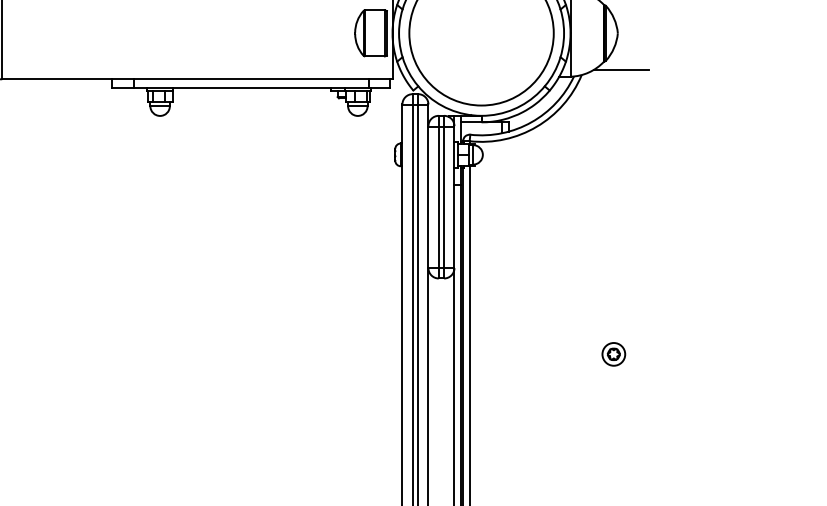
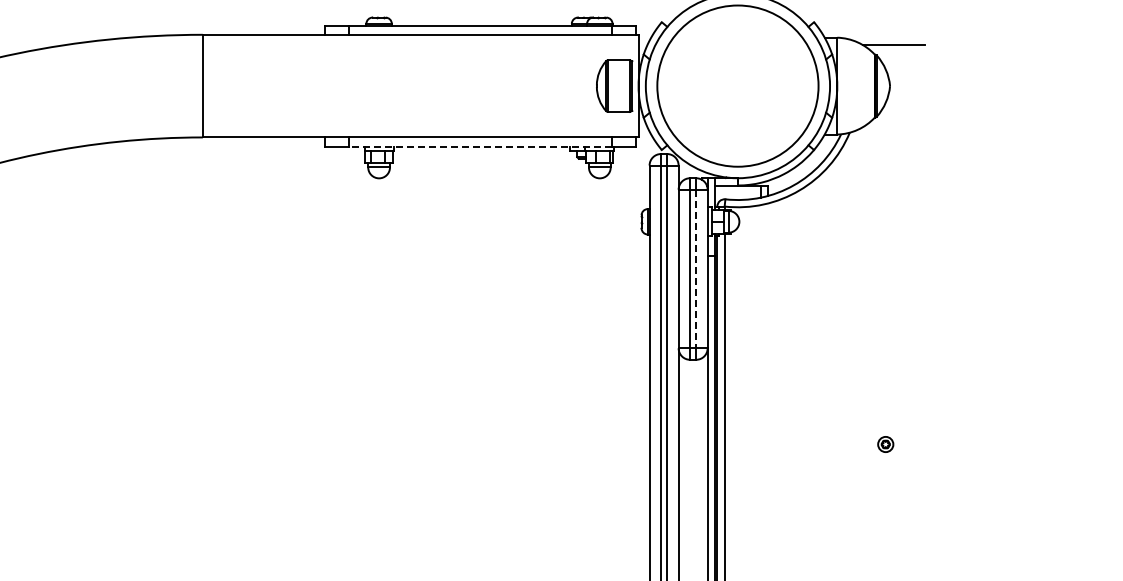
line: (621, 69) -> (894, 126), removed
line: (250, 87) -> (480, 146), solid -> dashed
line: (444, 197) -> (696, 269), solid -> dashed
part: (613, 354) -> (885, 444), size x0.6

